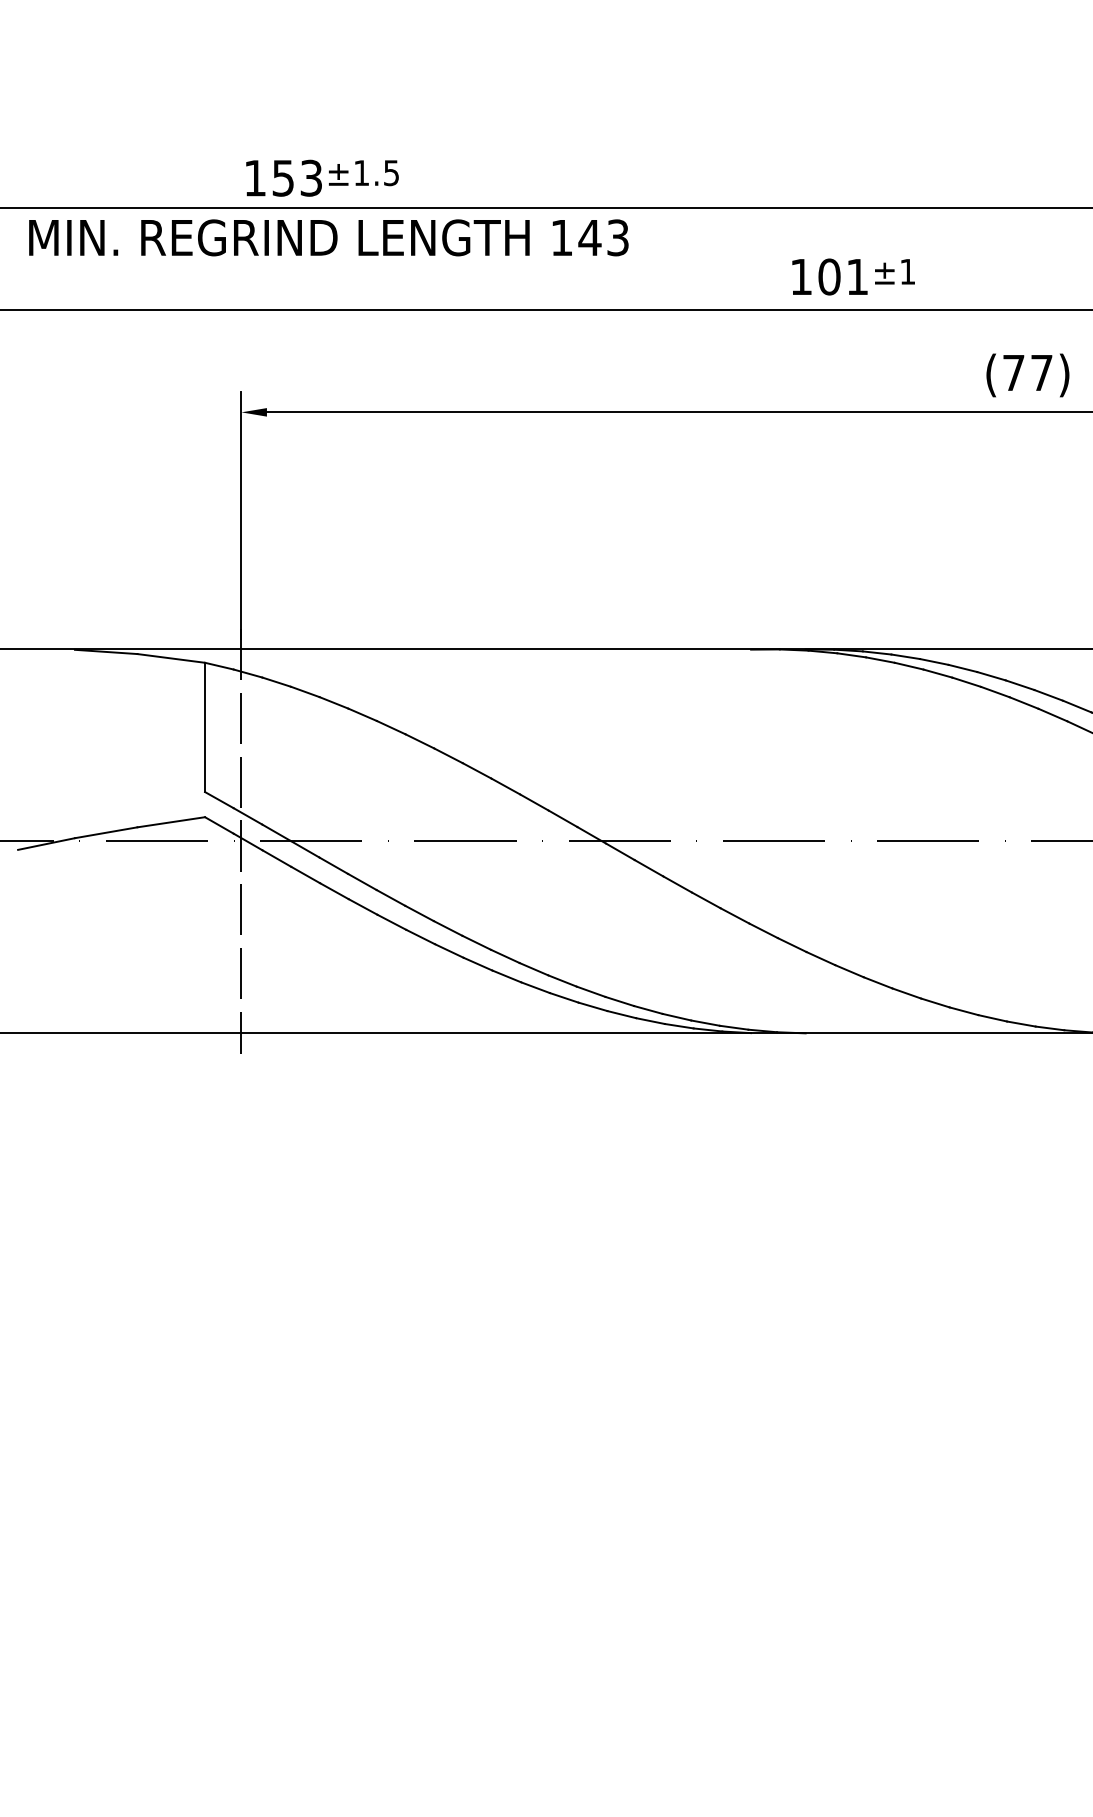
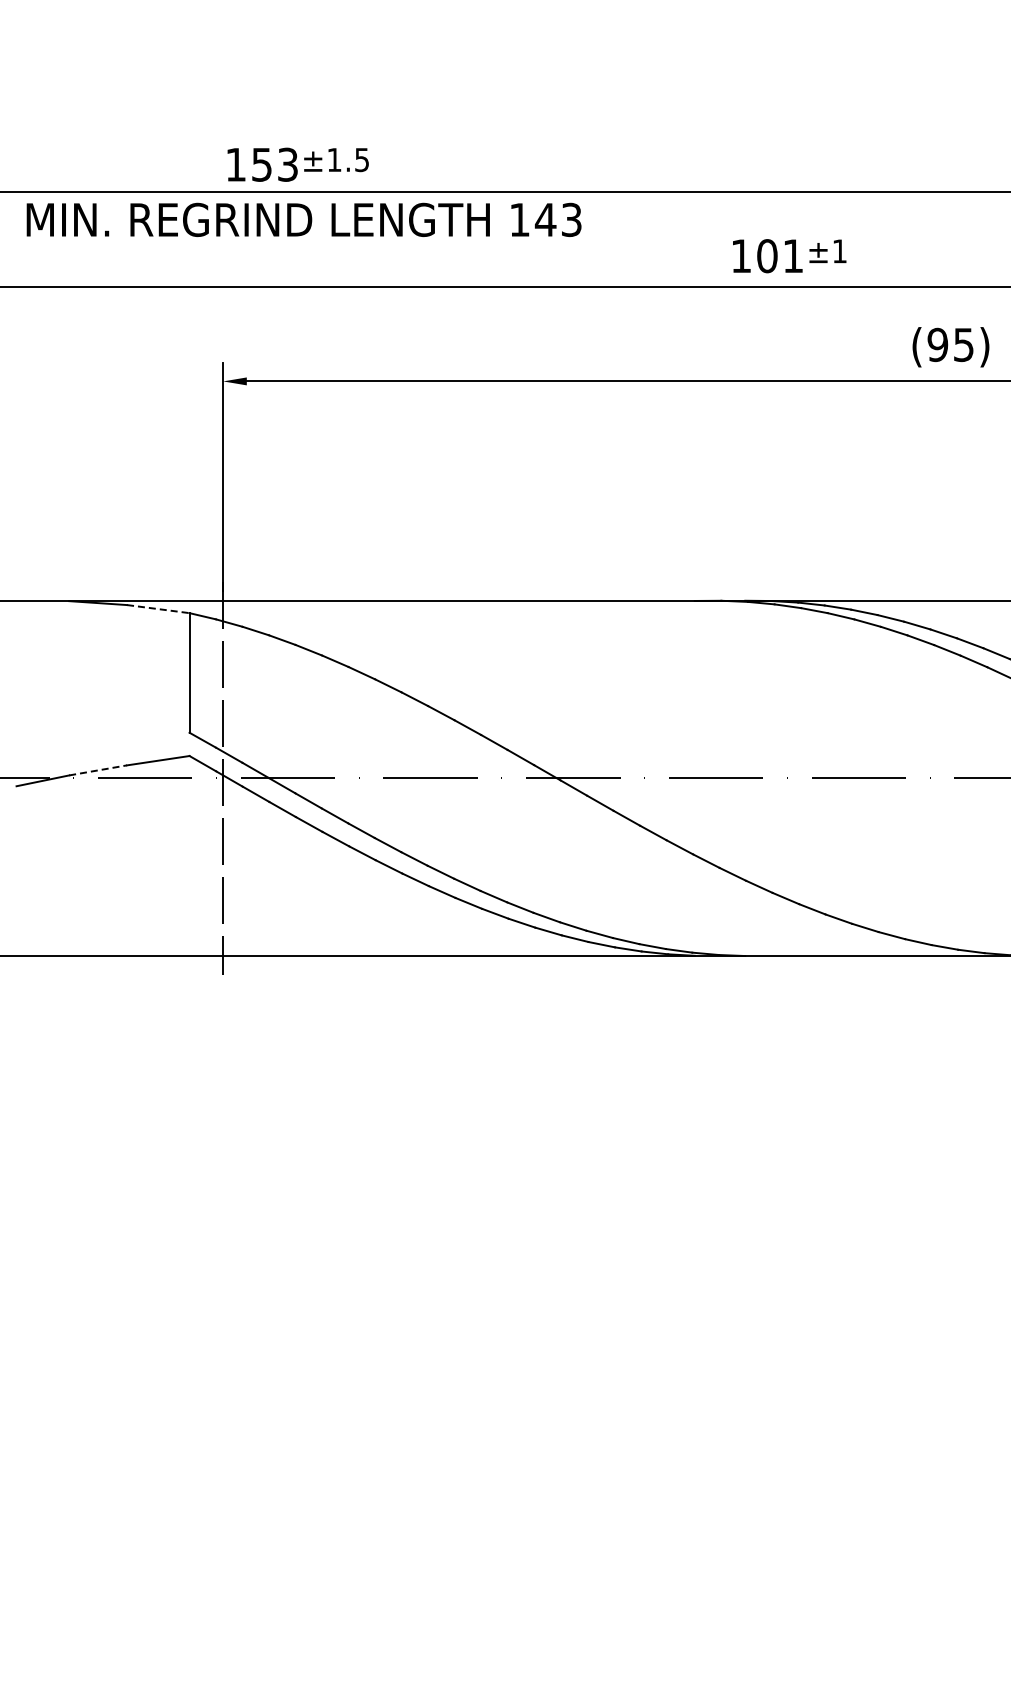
text: (1027, 372) -> (950, 344), (77) -> (95)
line: (171, 658) -> (158, 609), solid -> dashed
line: (106, 832) -> (98, 770), solid -> dashed

